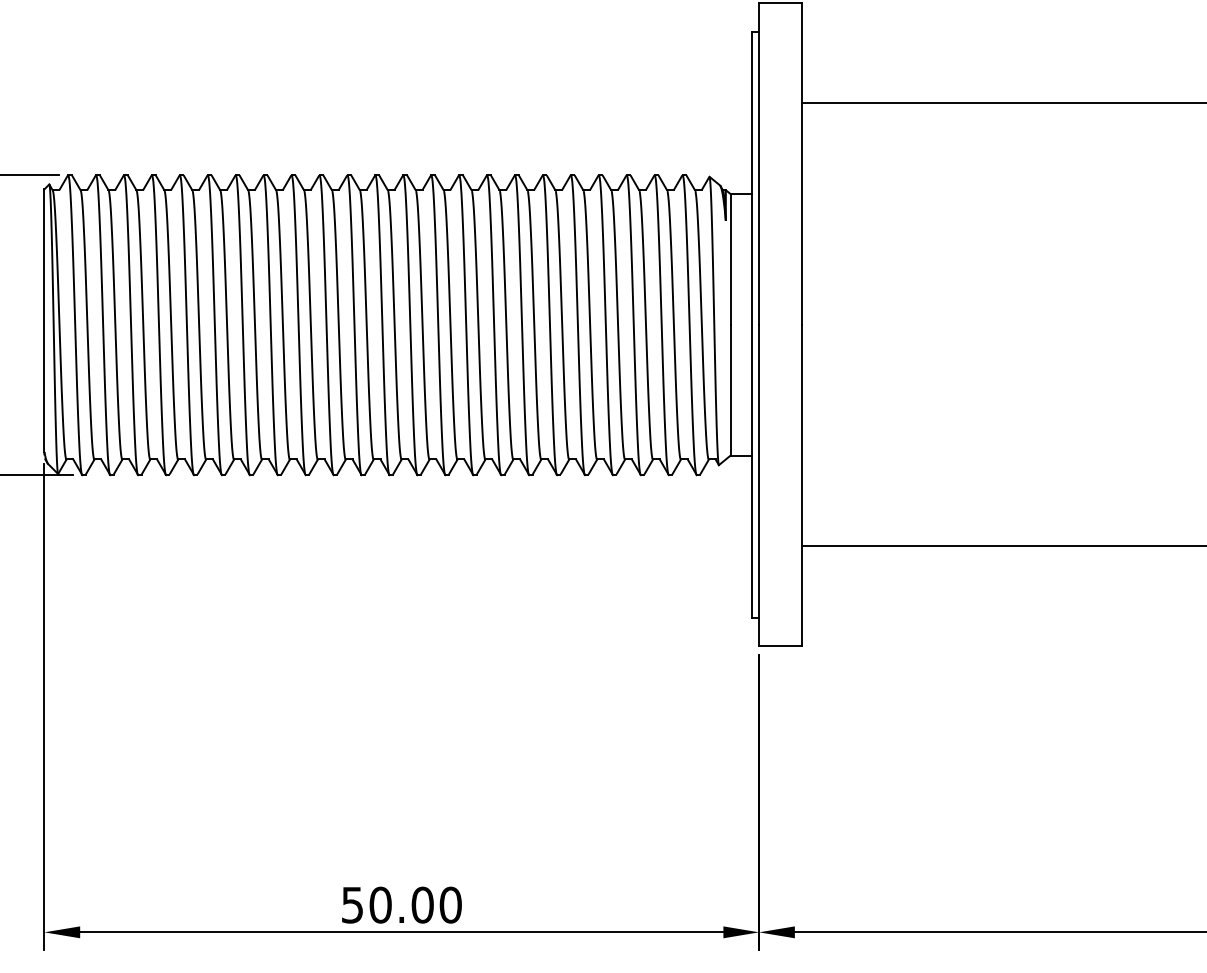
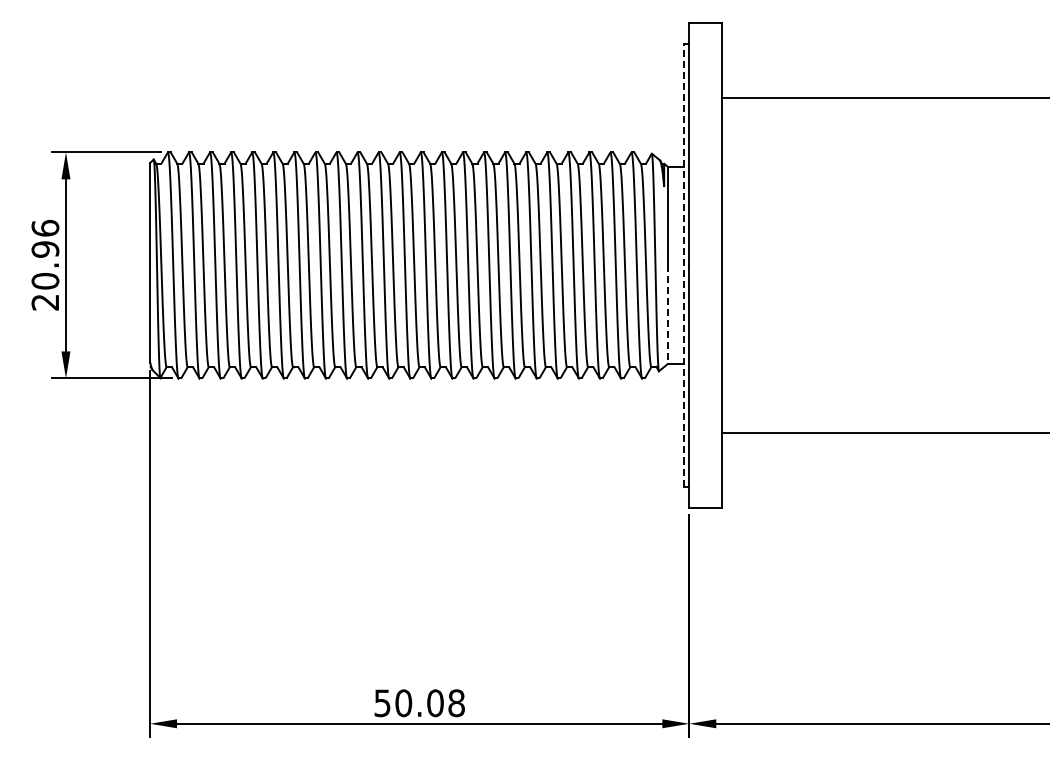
line: (751, 323) -> (683, 264), solid -> dashed
line: (730, 391) -> (667, 315), solid -> dashed
text: (450, 904) -> (456, 702), 50.00 -> 50.08

